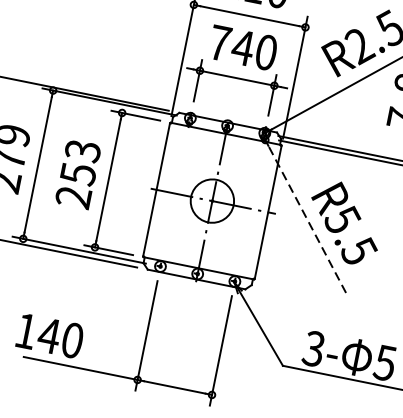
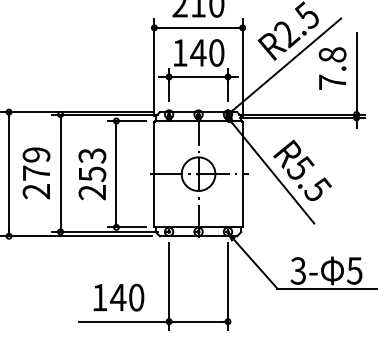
text: (219, 42) -> (179, 52), 740 -> 140
line: (307, 219) -> (273, 173), dashed -> solid
text: (49, 335) -> (118, 297), moved

